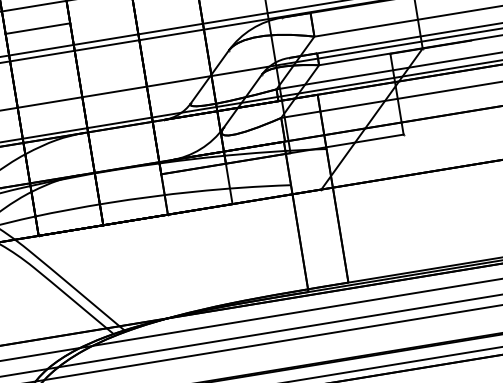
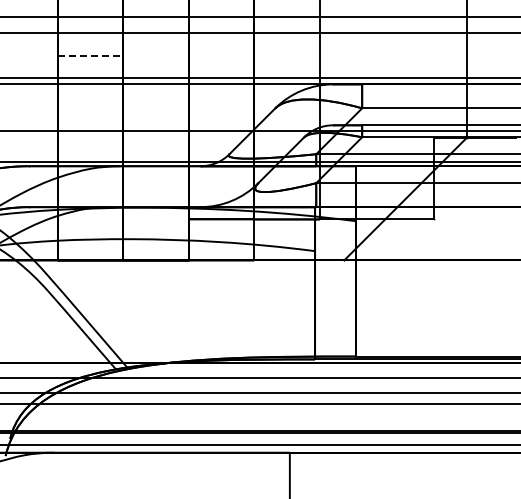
line: (37, 28) -> (90, 55), solid -> dashed

